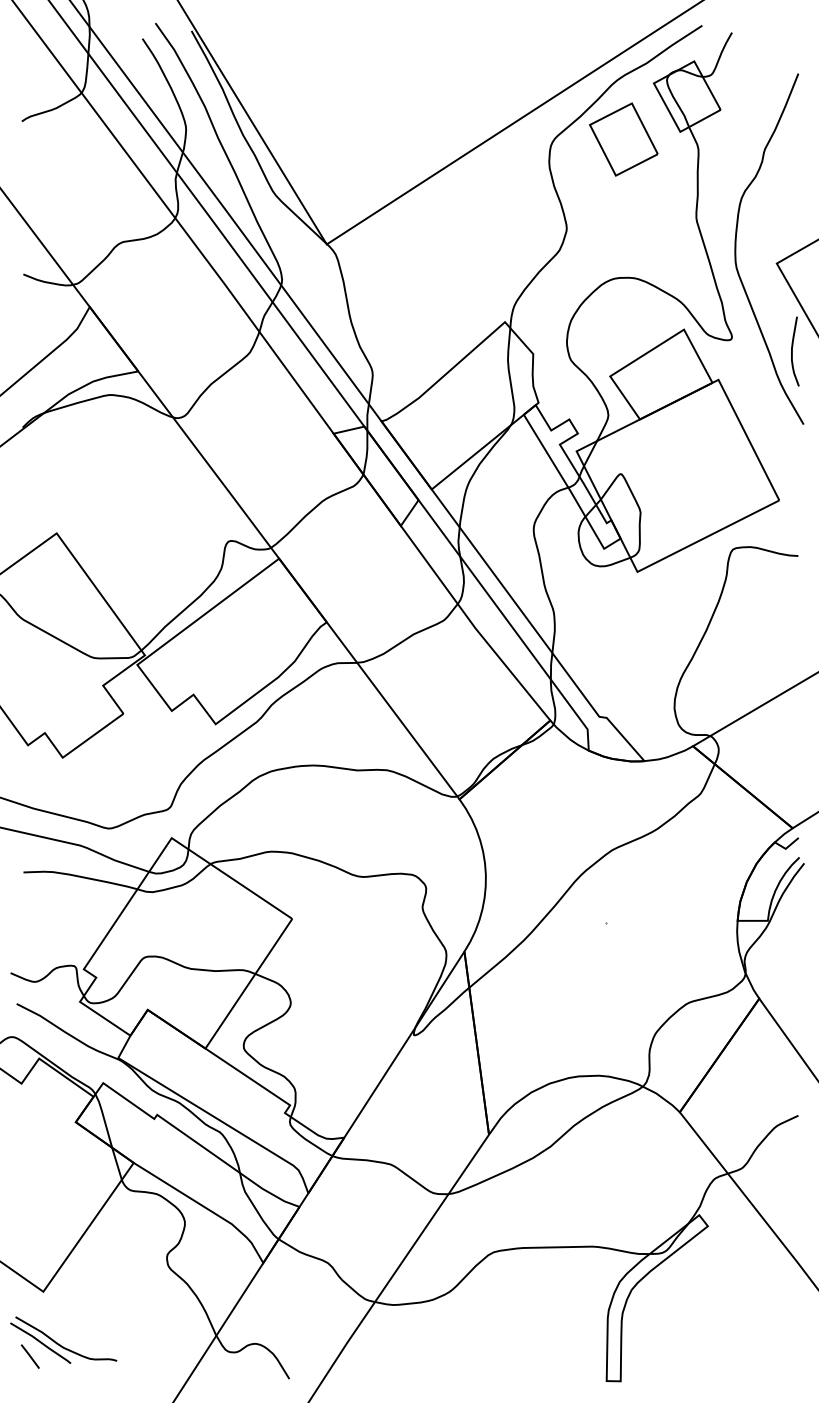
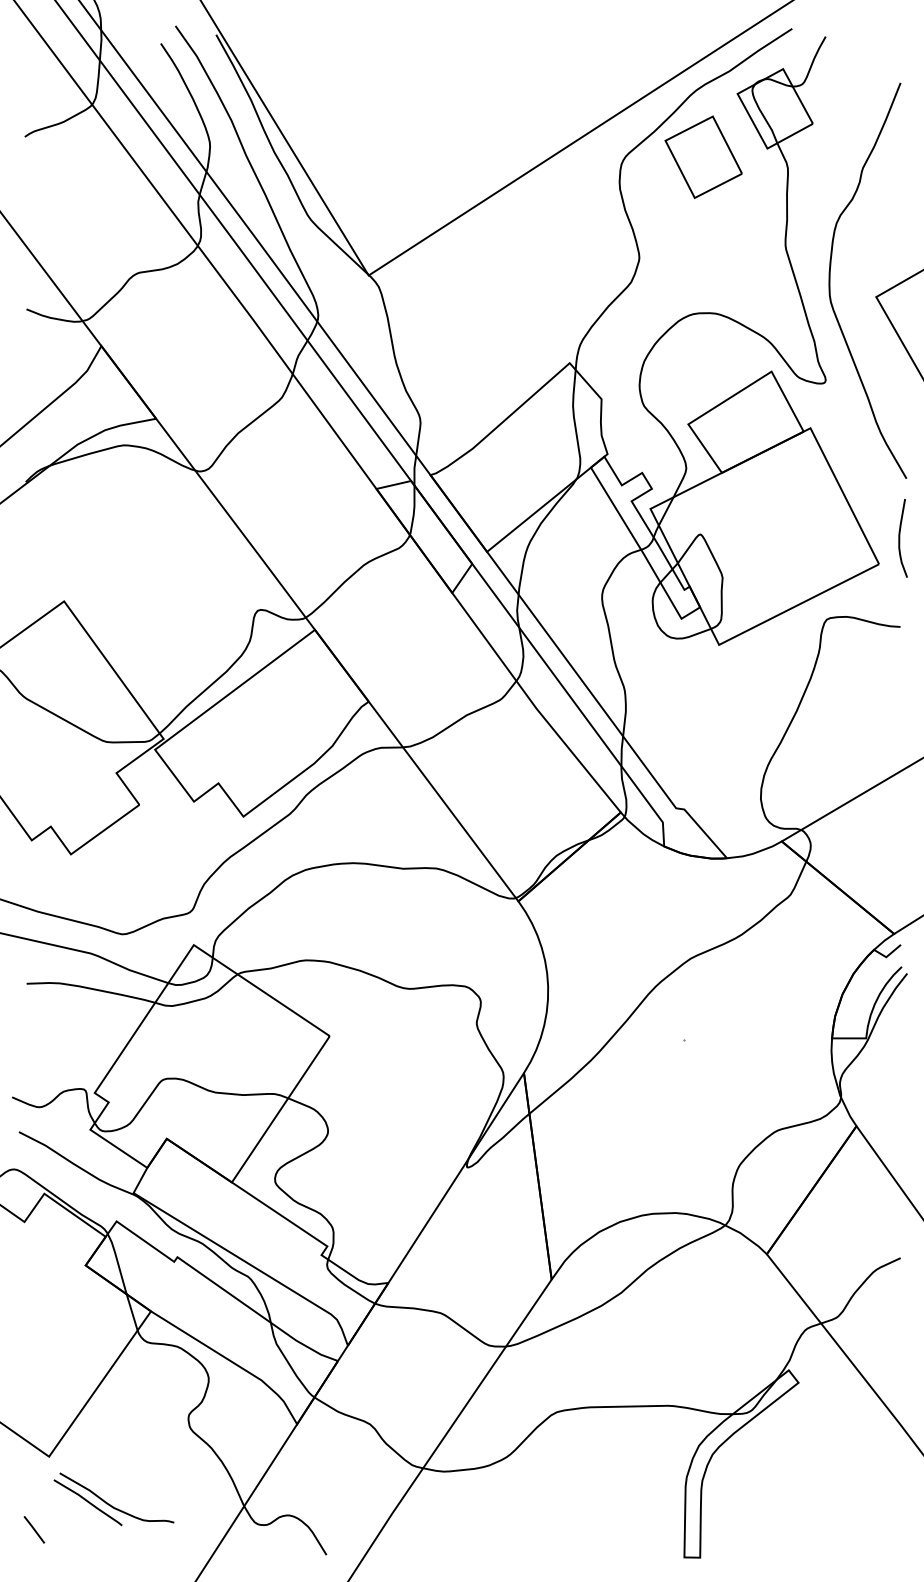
curve: (792, 351) -> (900, 538), moved
part: (63, 1340) -> (113, 1499), moved

